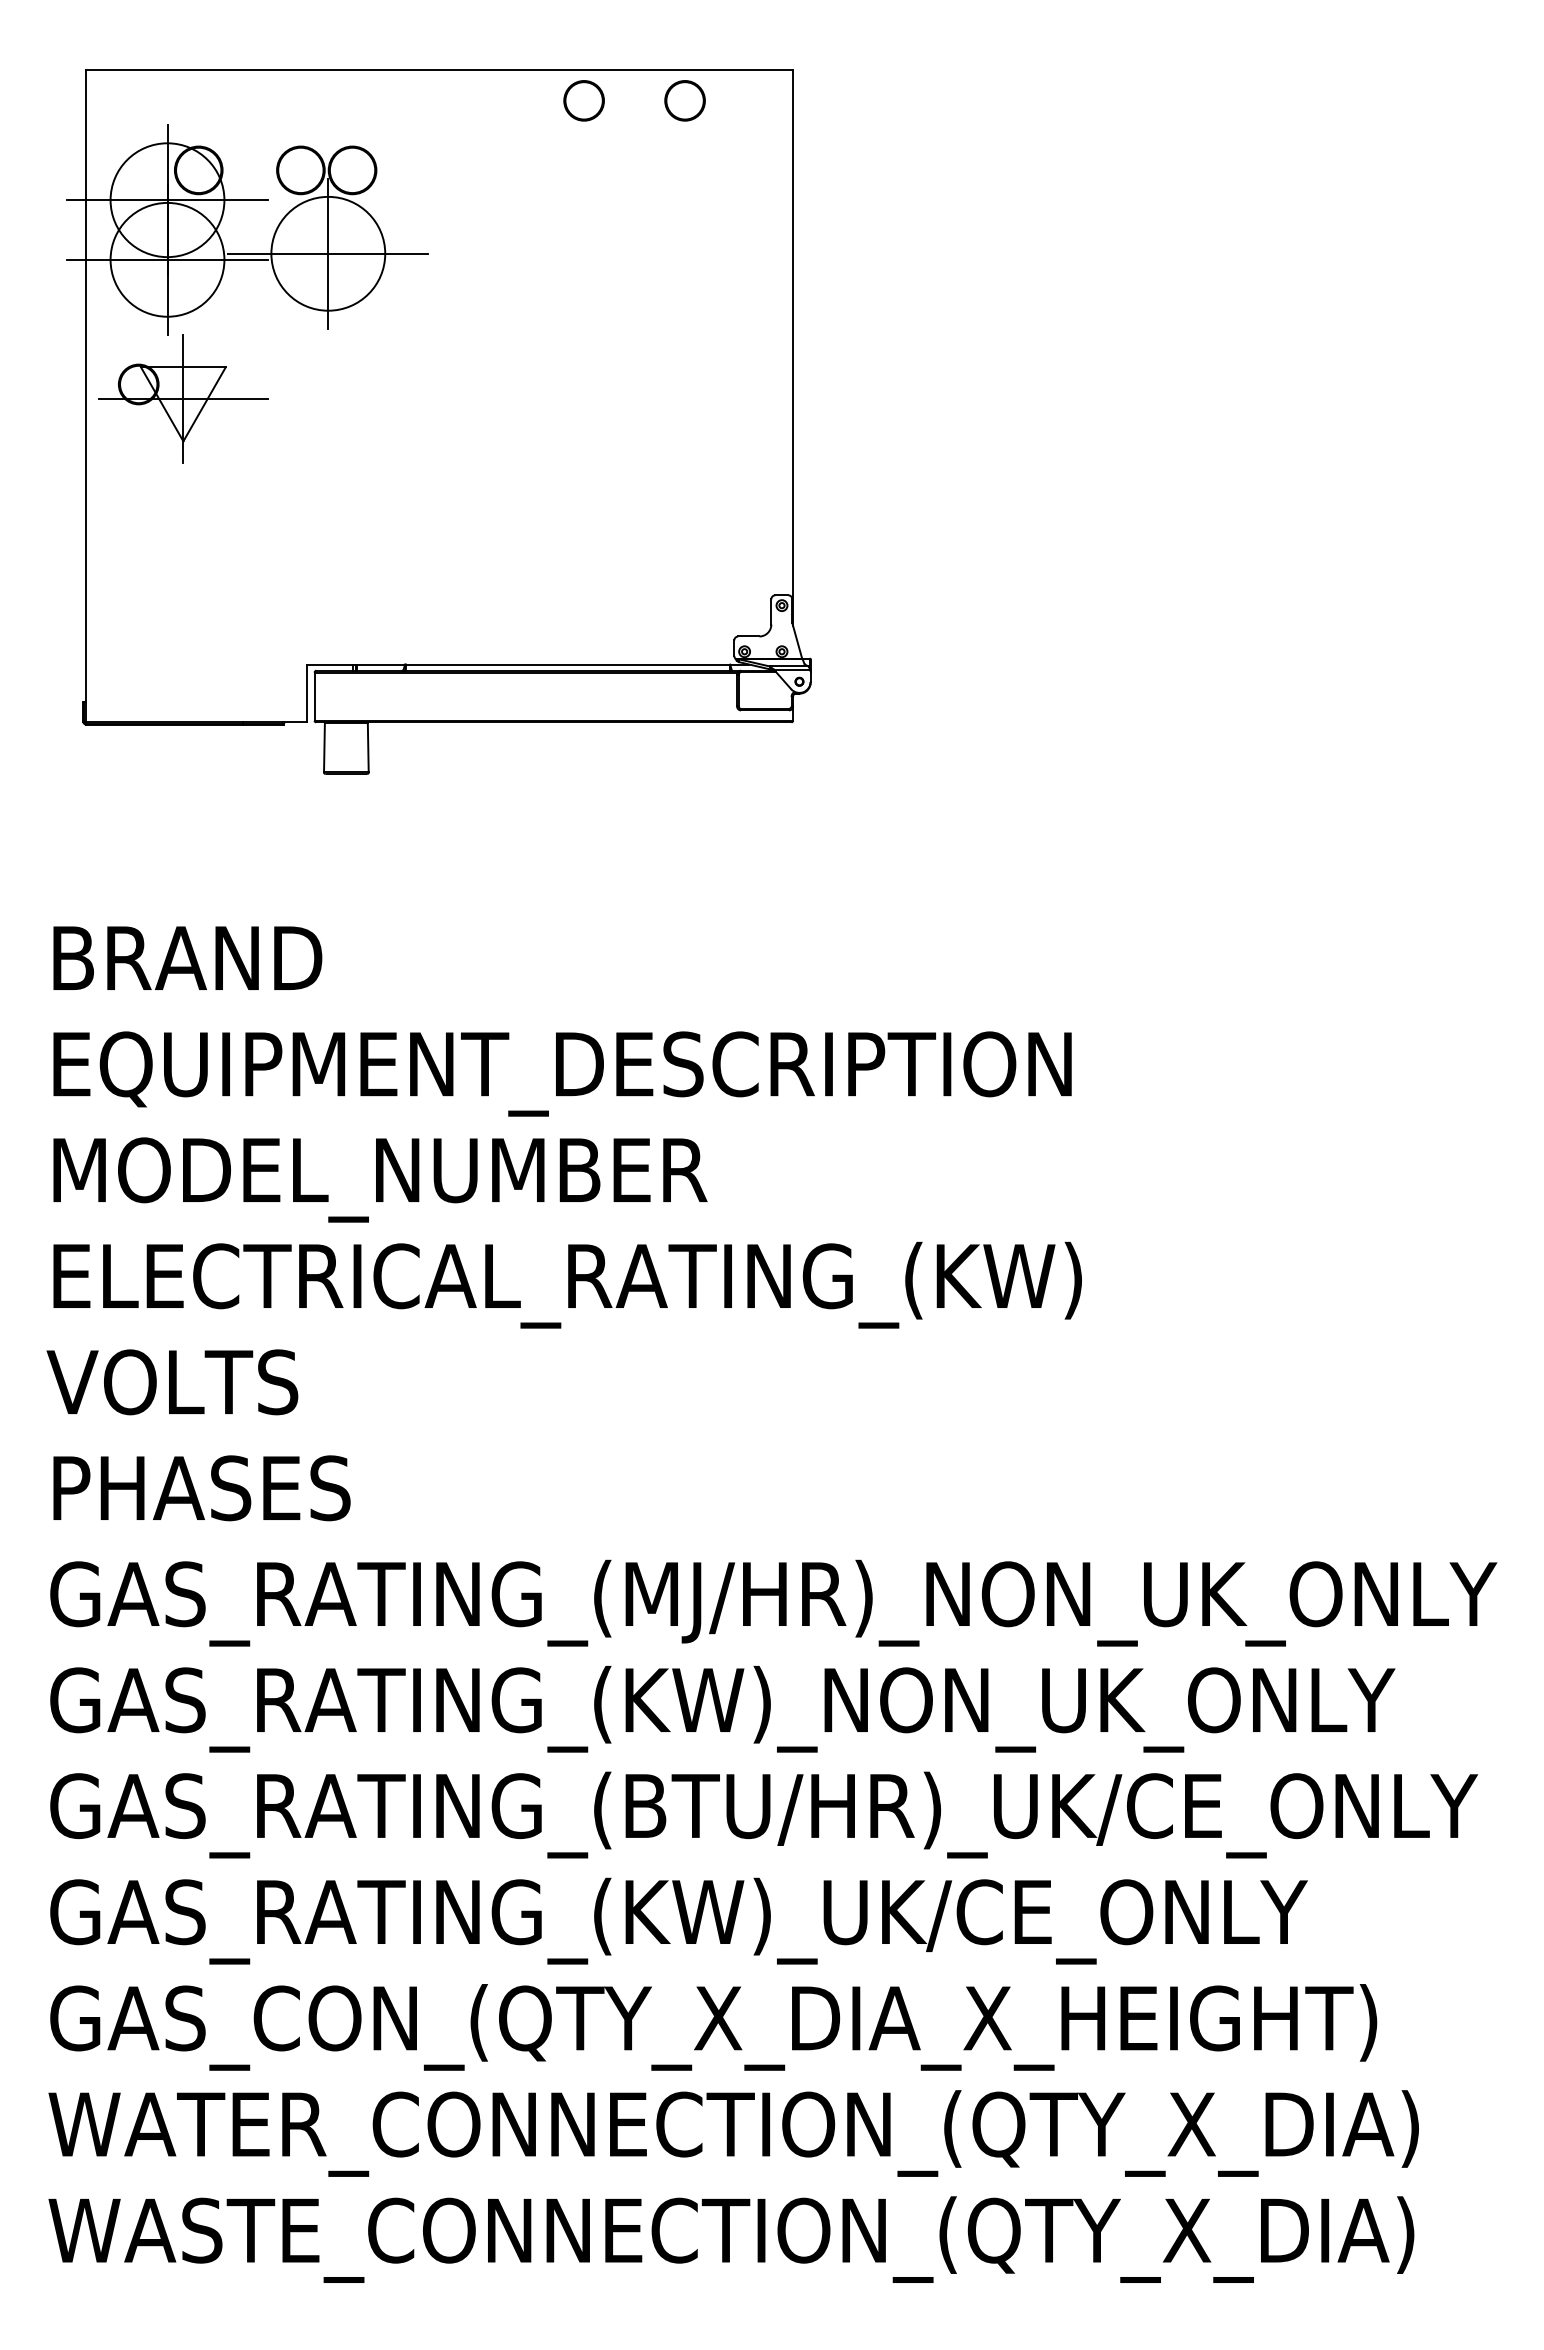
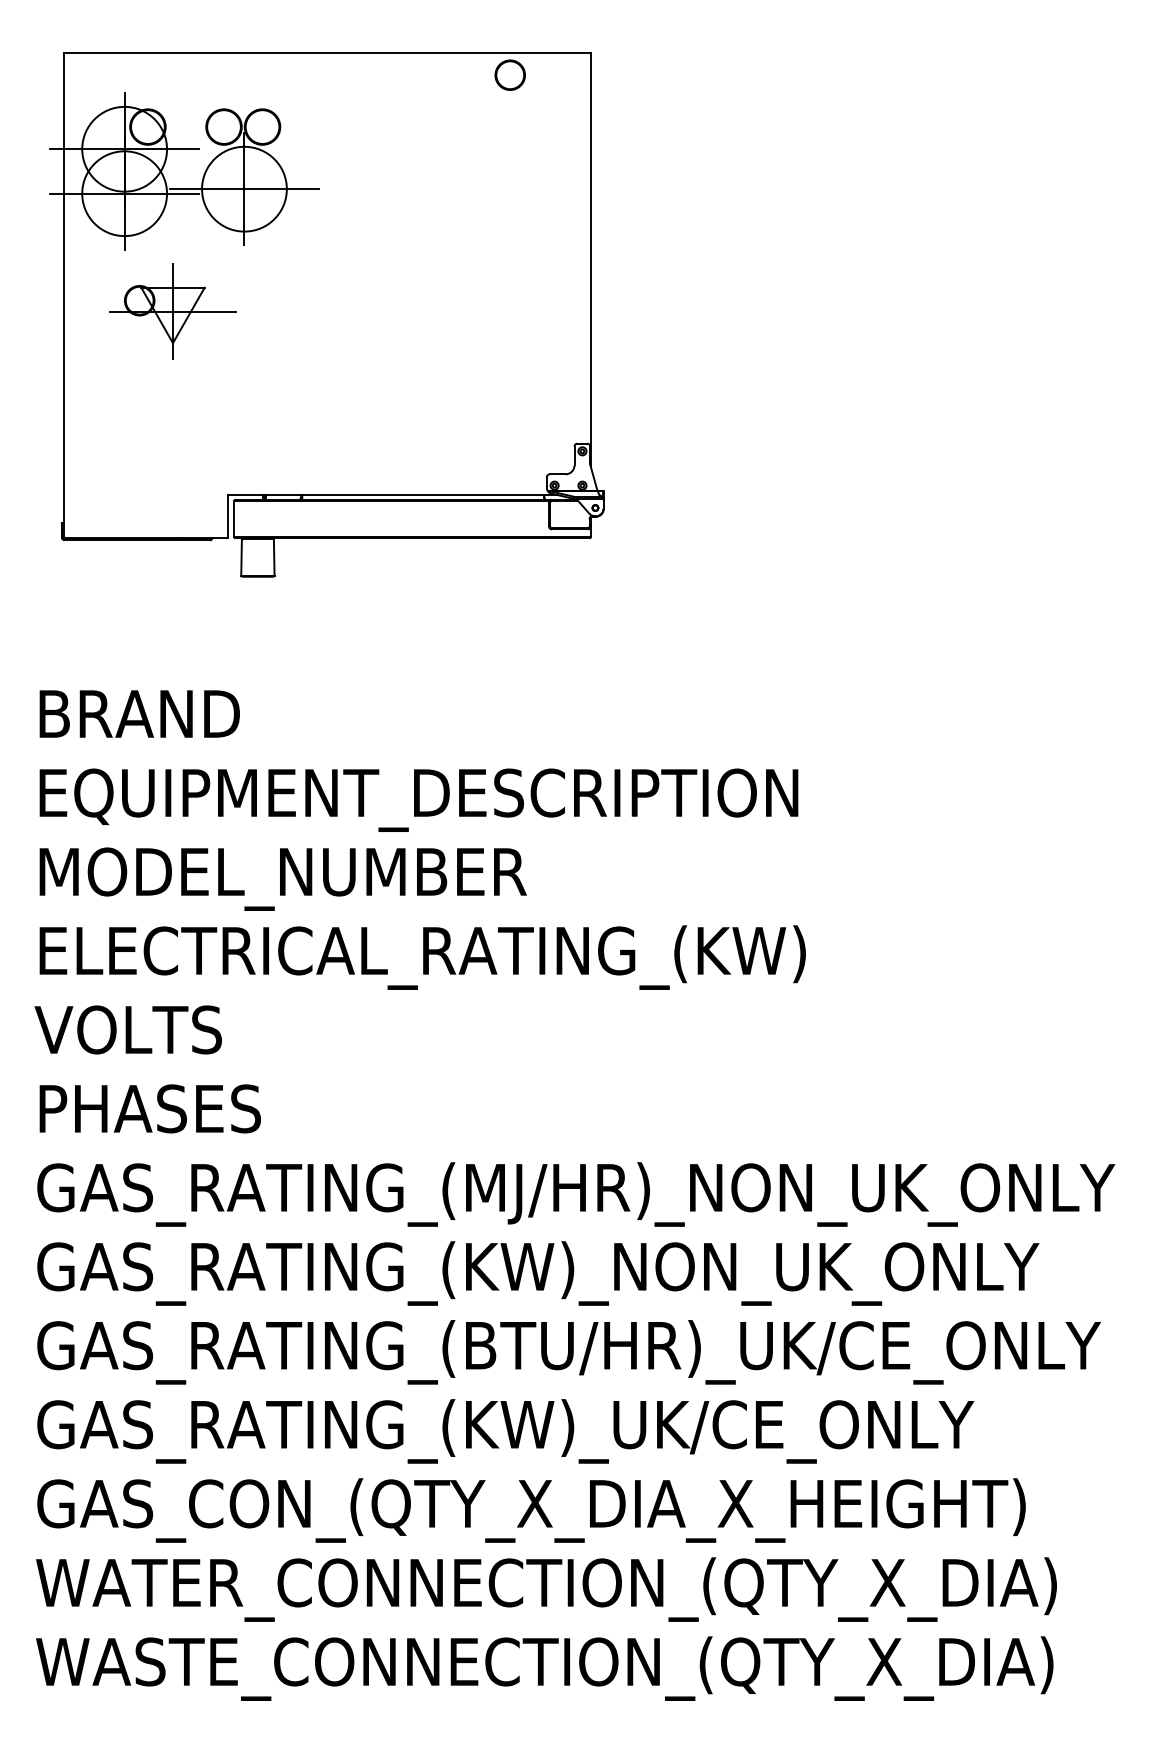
circle: (583, 100) -> (434, 74), removed
part: (183, 398) -> (173, 311), moved

